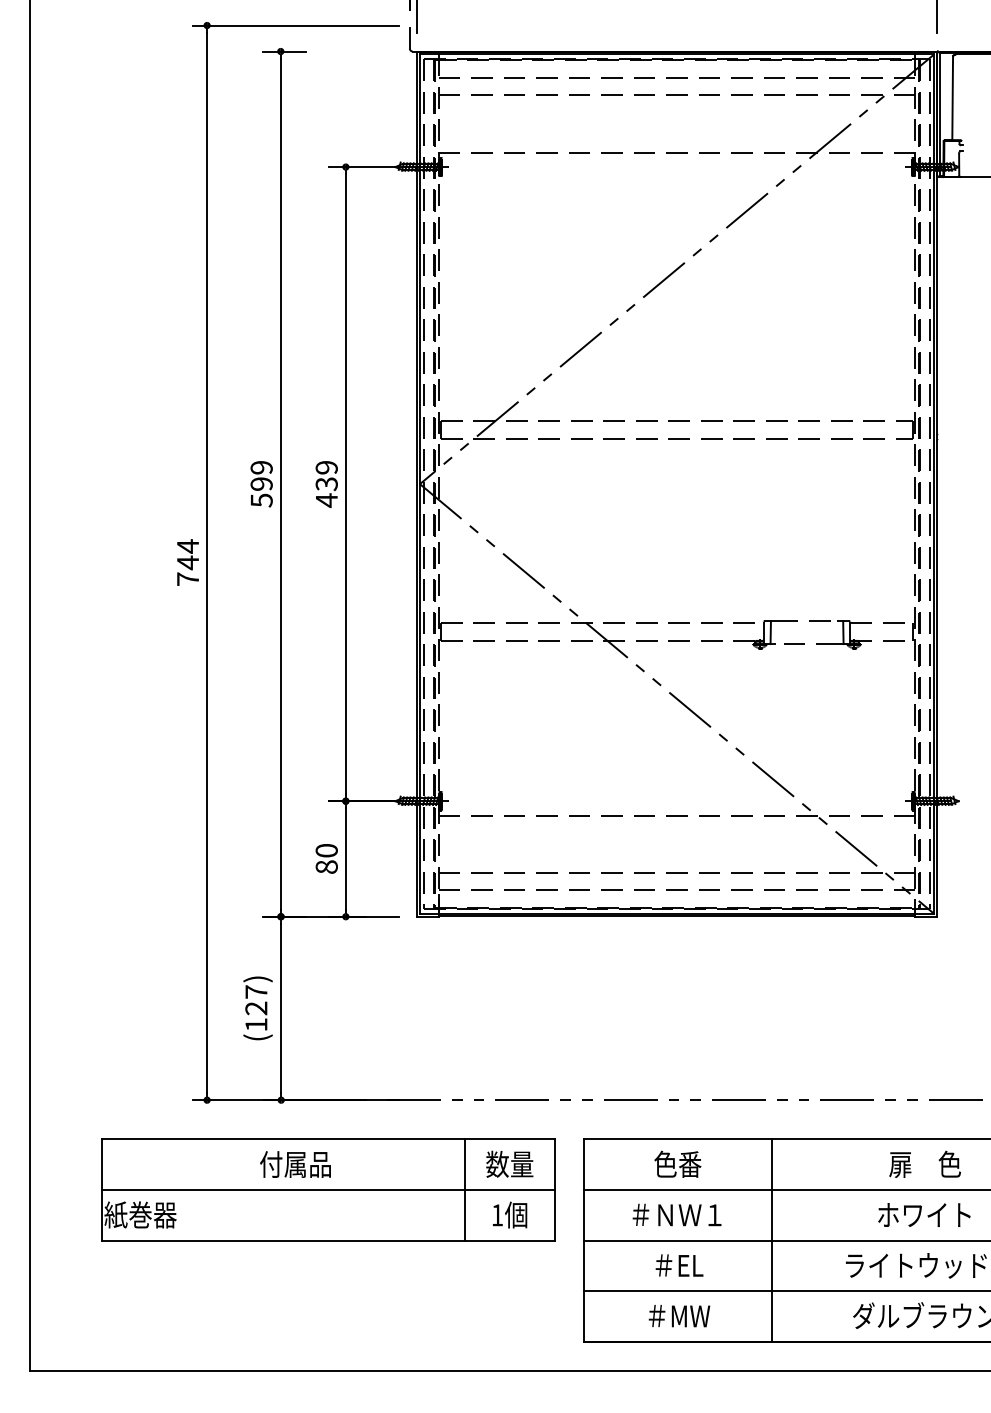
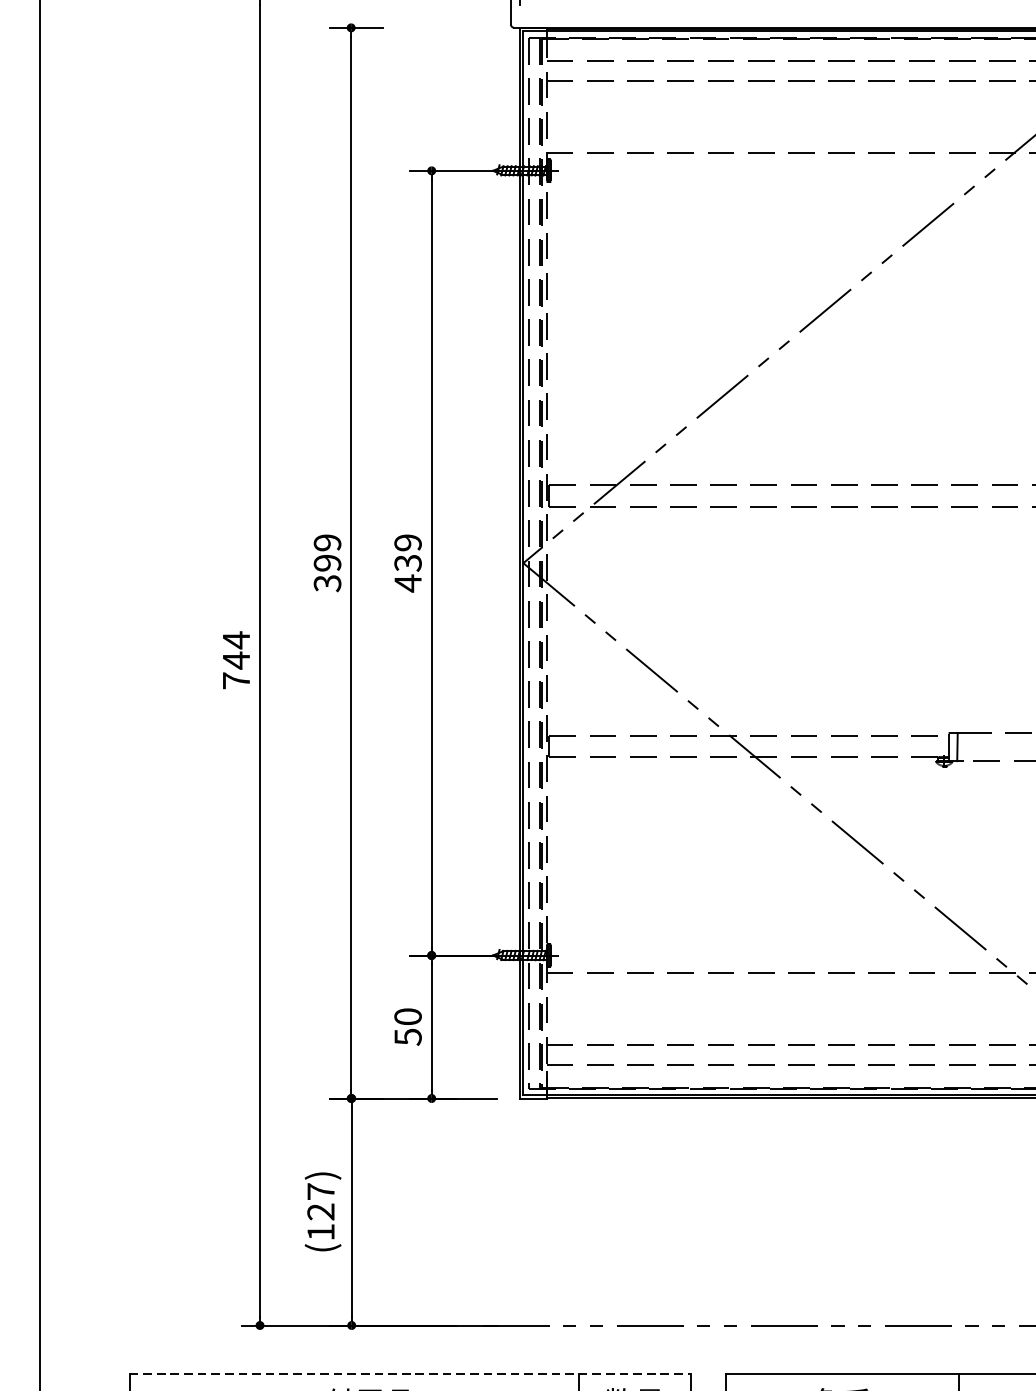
text: (261, 500) -> (327, 583), 599 -> 399
text: (326, 867) -> (407, 1037), 80 -> 50
line: (328, 1139) -> (410, 1374), solid -> dashed

